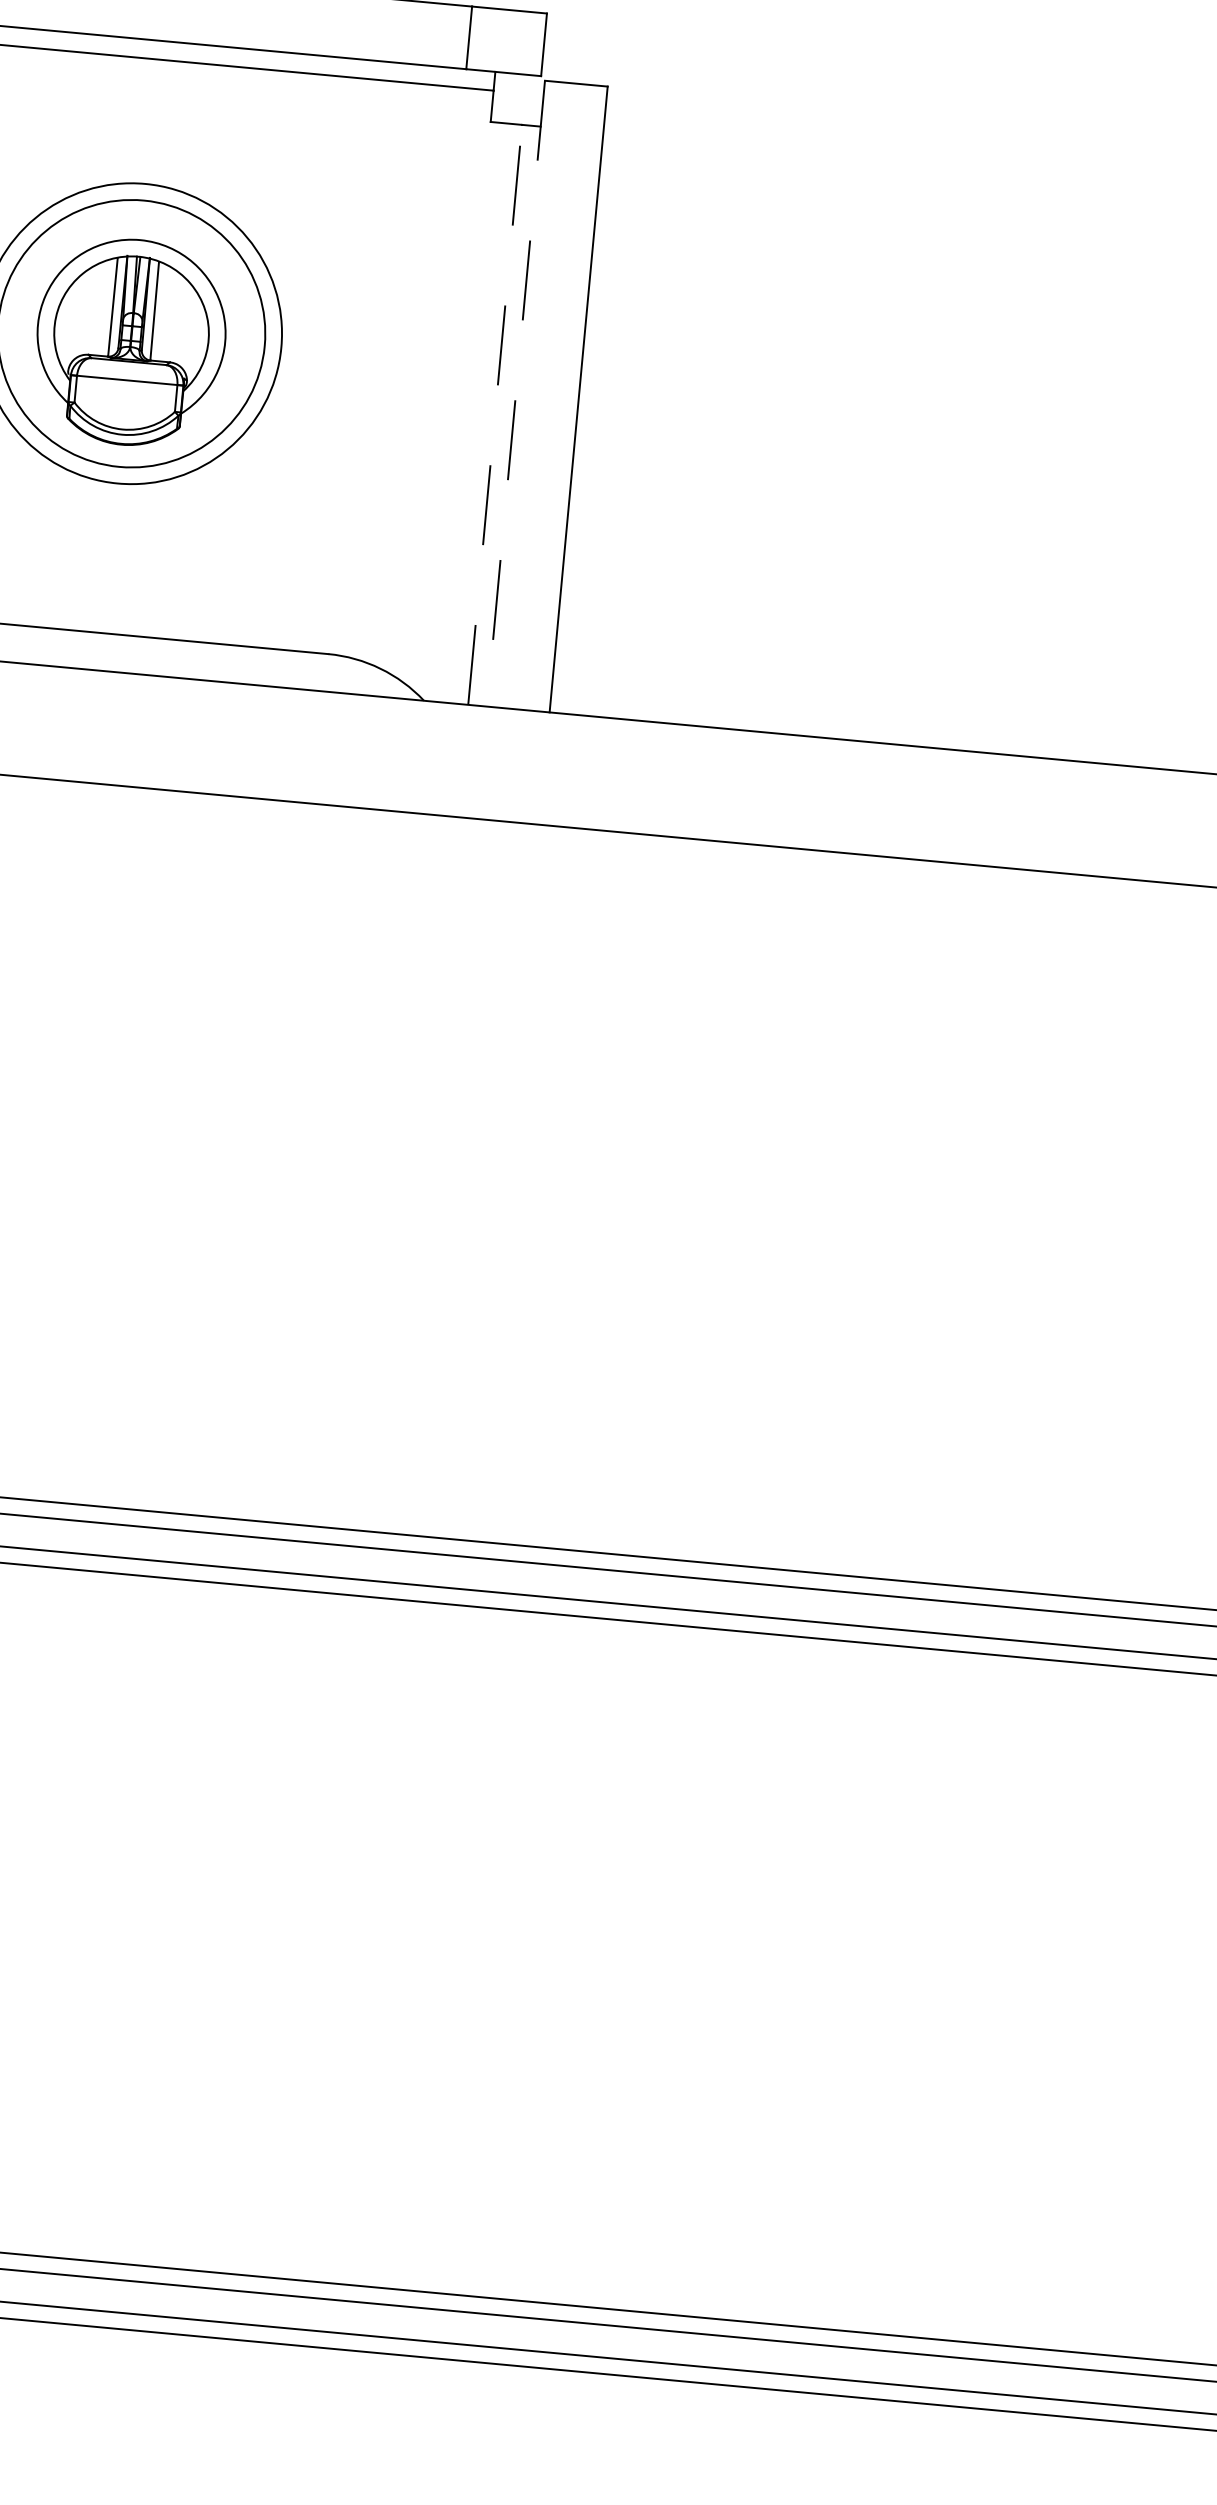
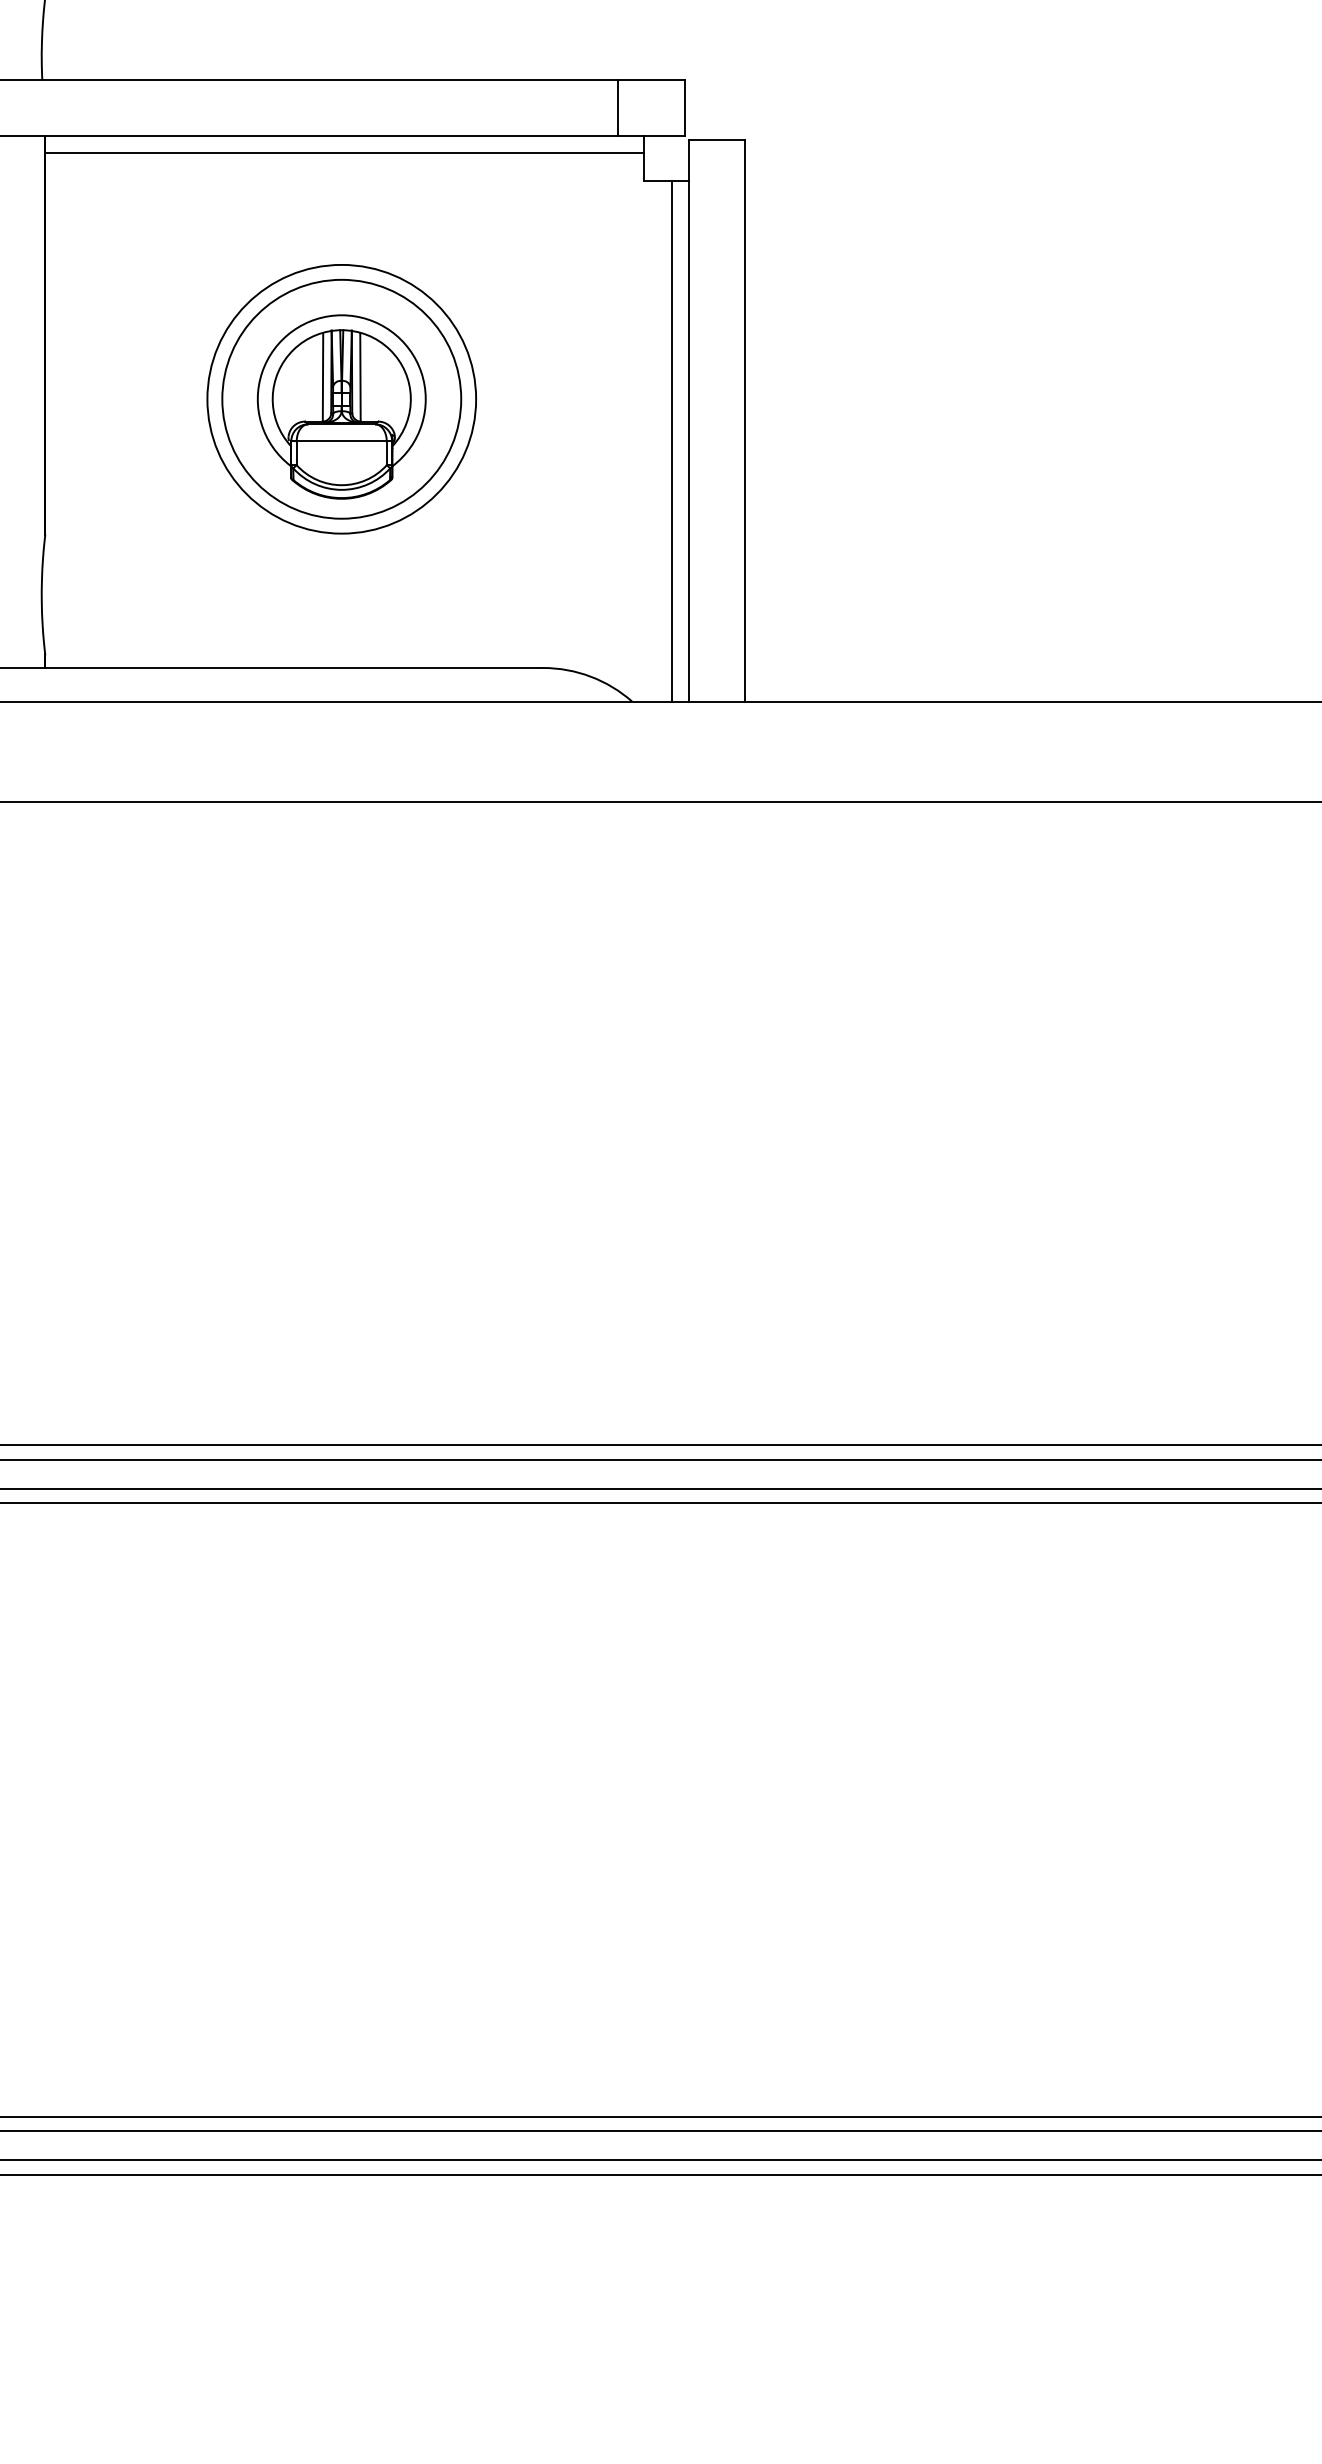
line: (515, 393) -> (688, 420), dashed -> solid
line: (494, 413) -> (671, 440), dashed -> solid

